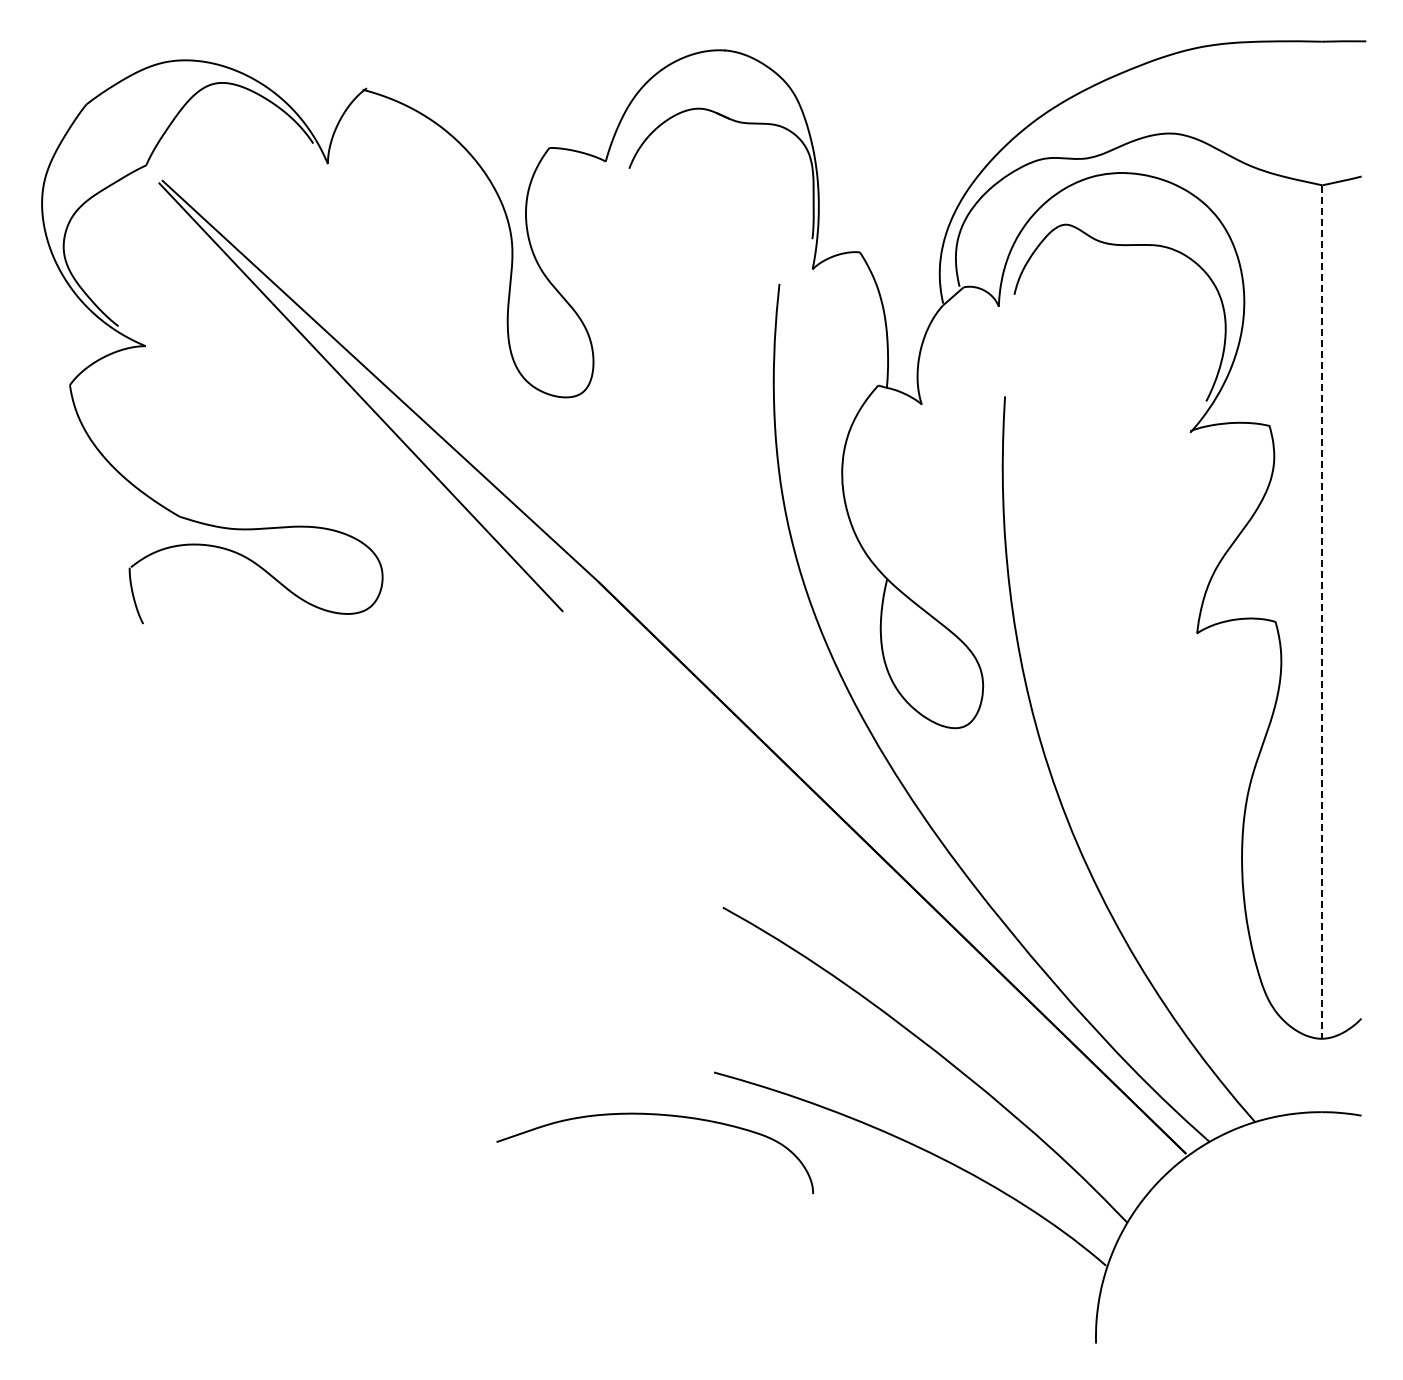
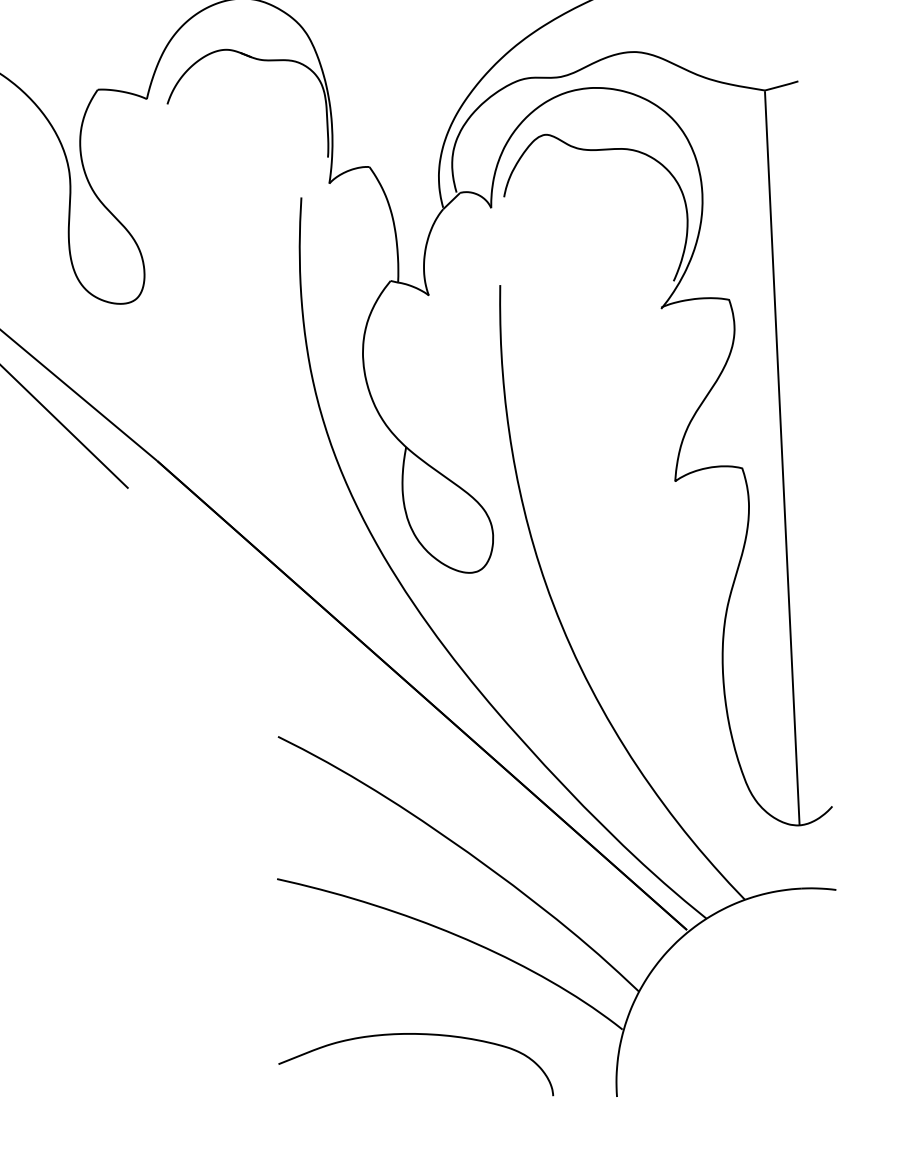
line: (1322, 612) -> (782, 458), dashed -> solid
curve: (654, 1115) -> (413, 1034), moved

